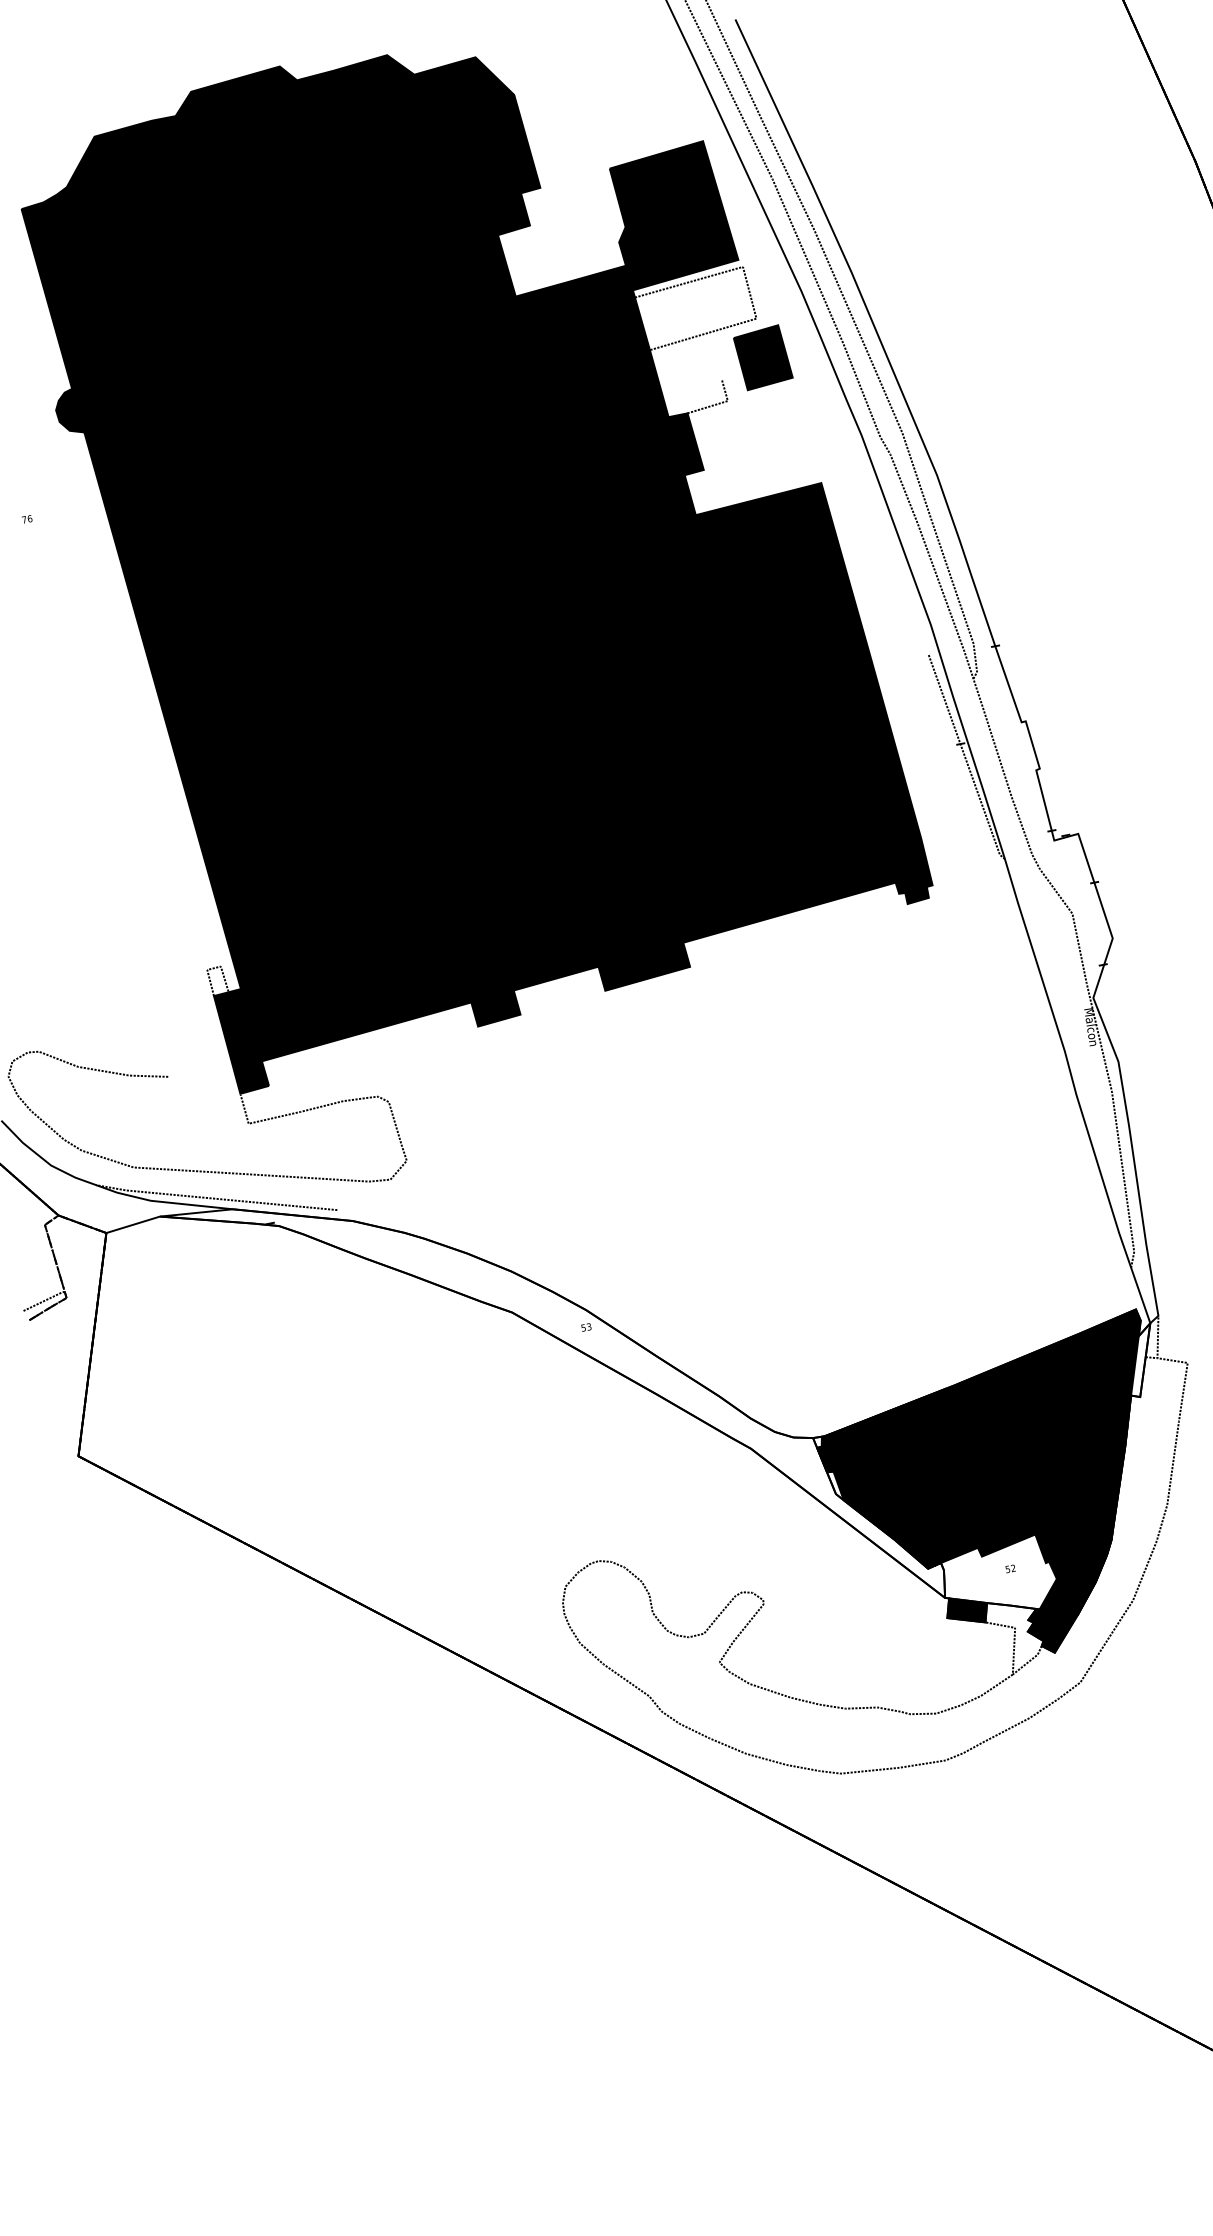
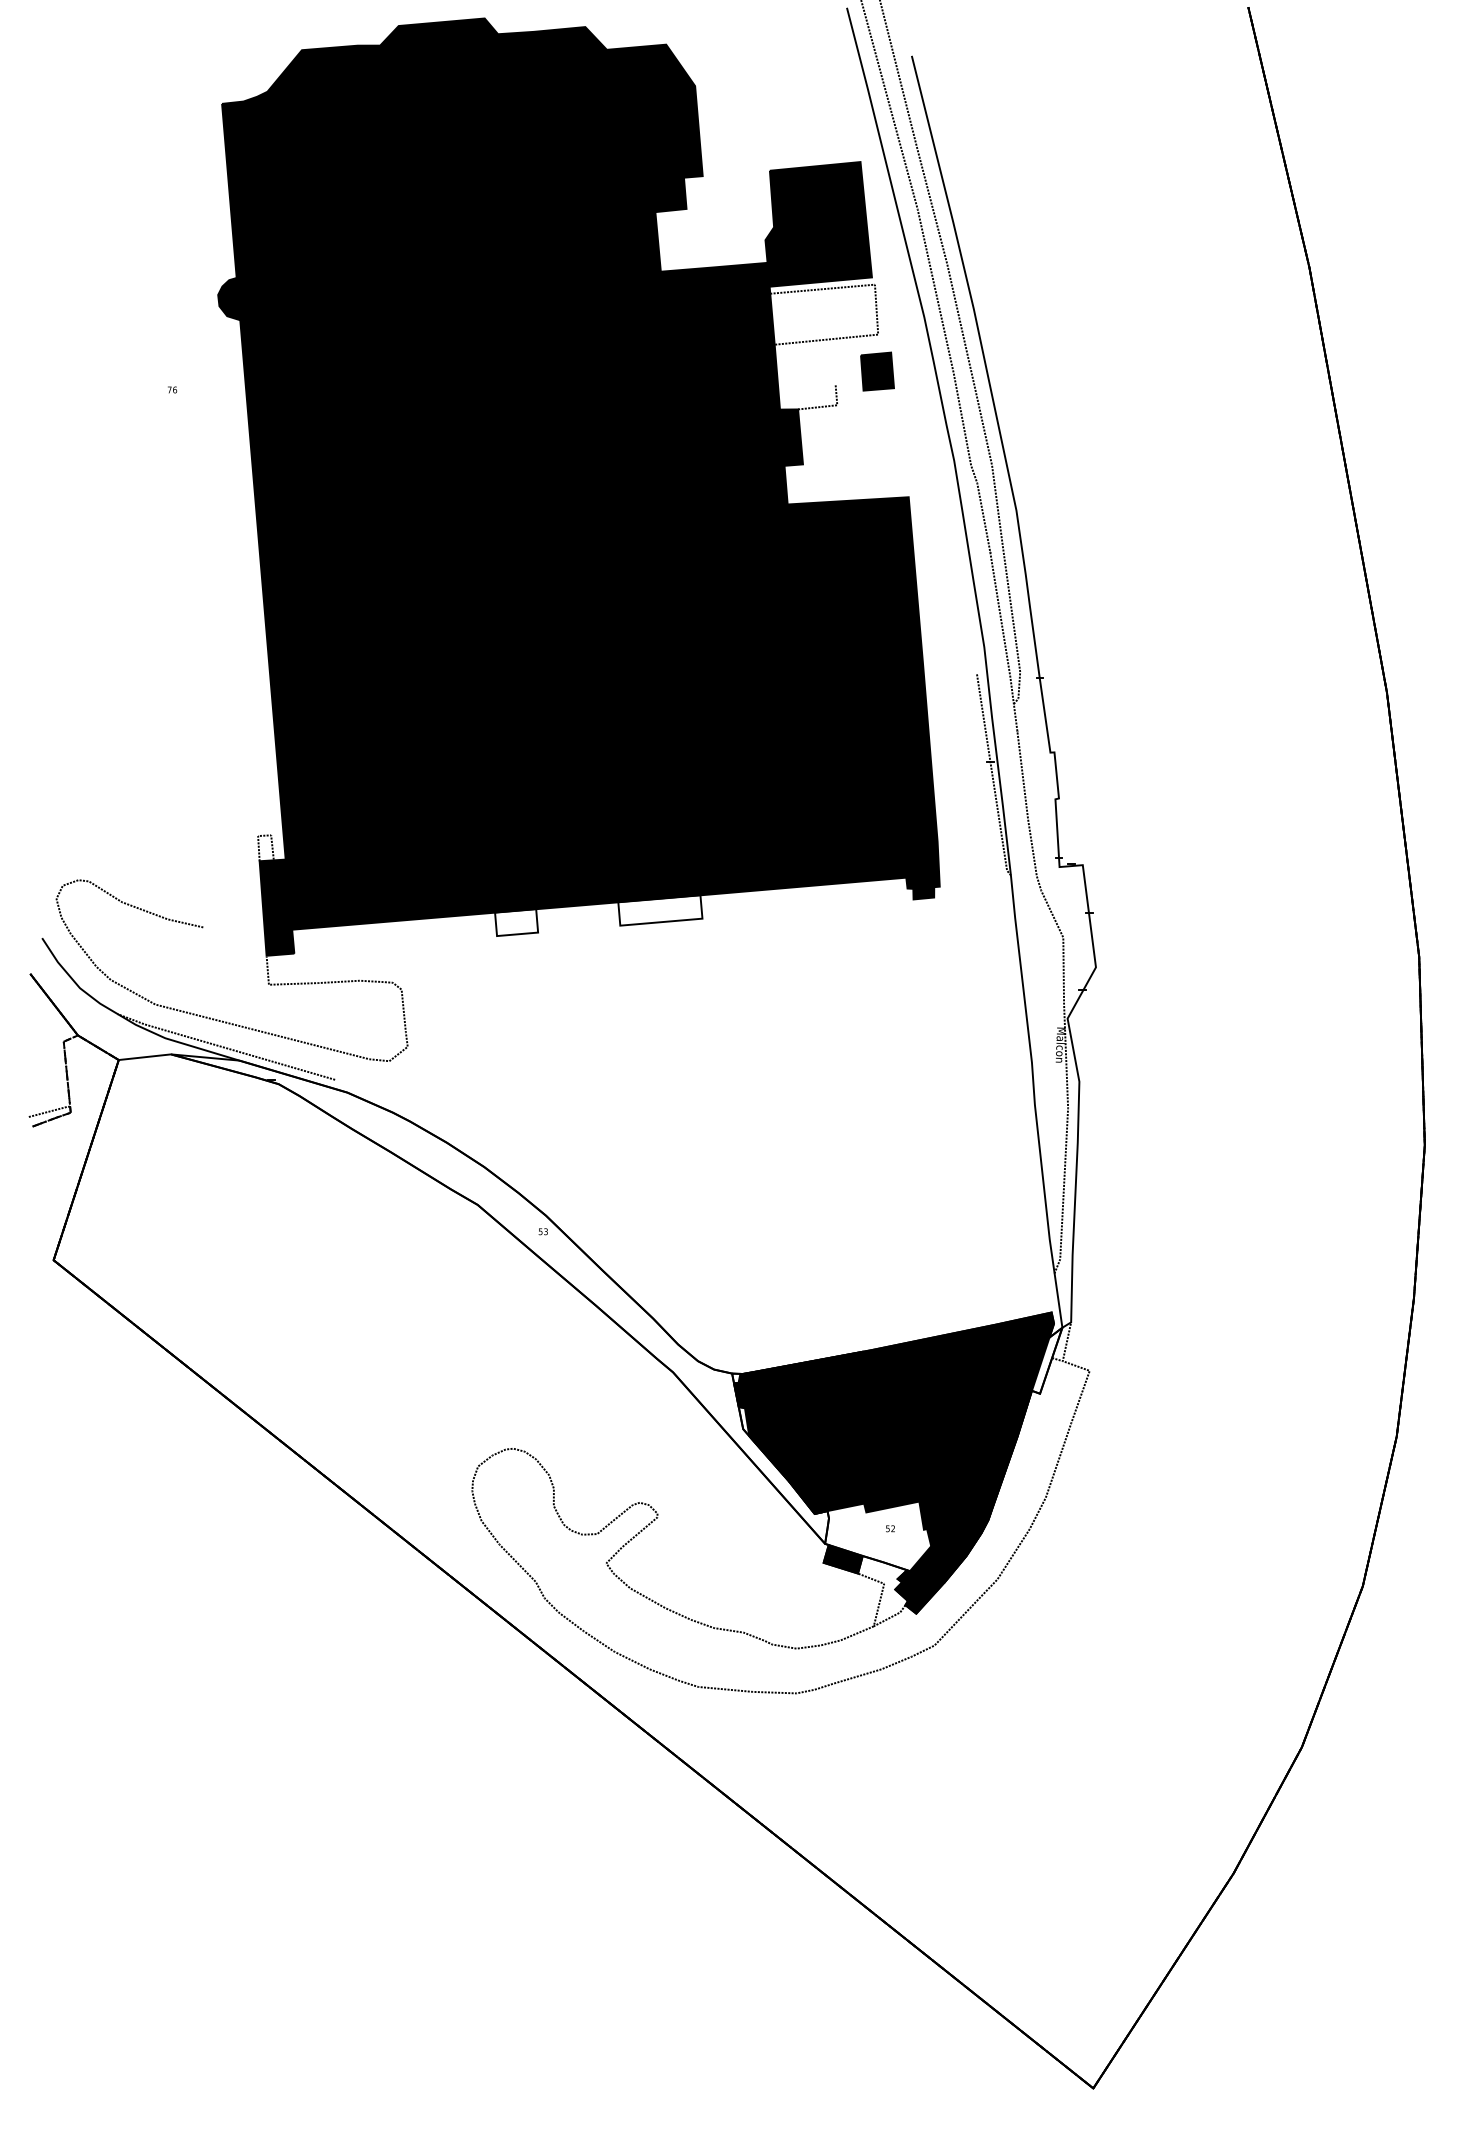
part: (763, 357) -> (877, 371), size x0.7
fill: (644, 966) -> (660, 910), removed
fill: (495, 1008) -> (516, 922), removed

